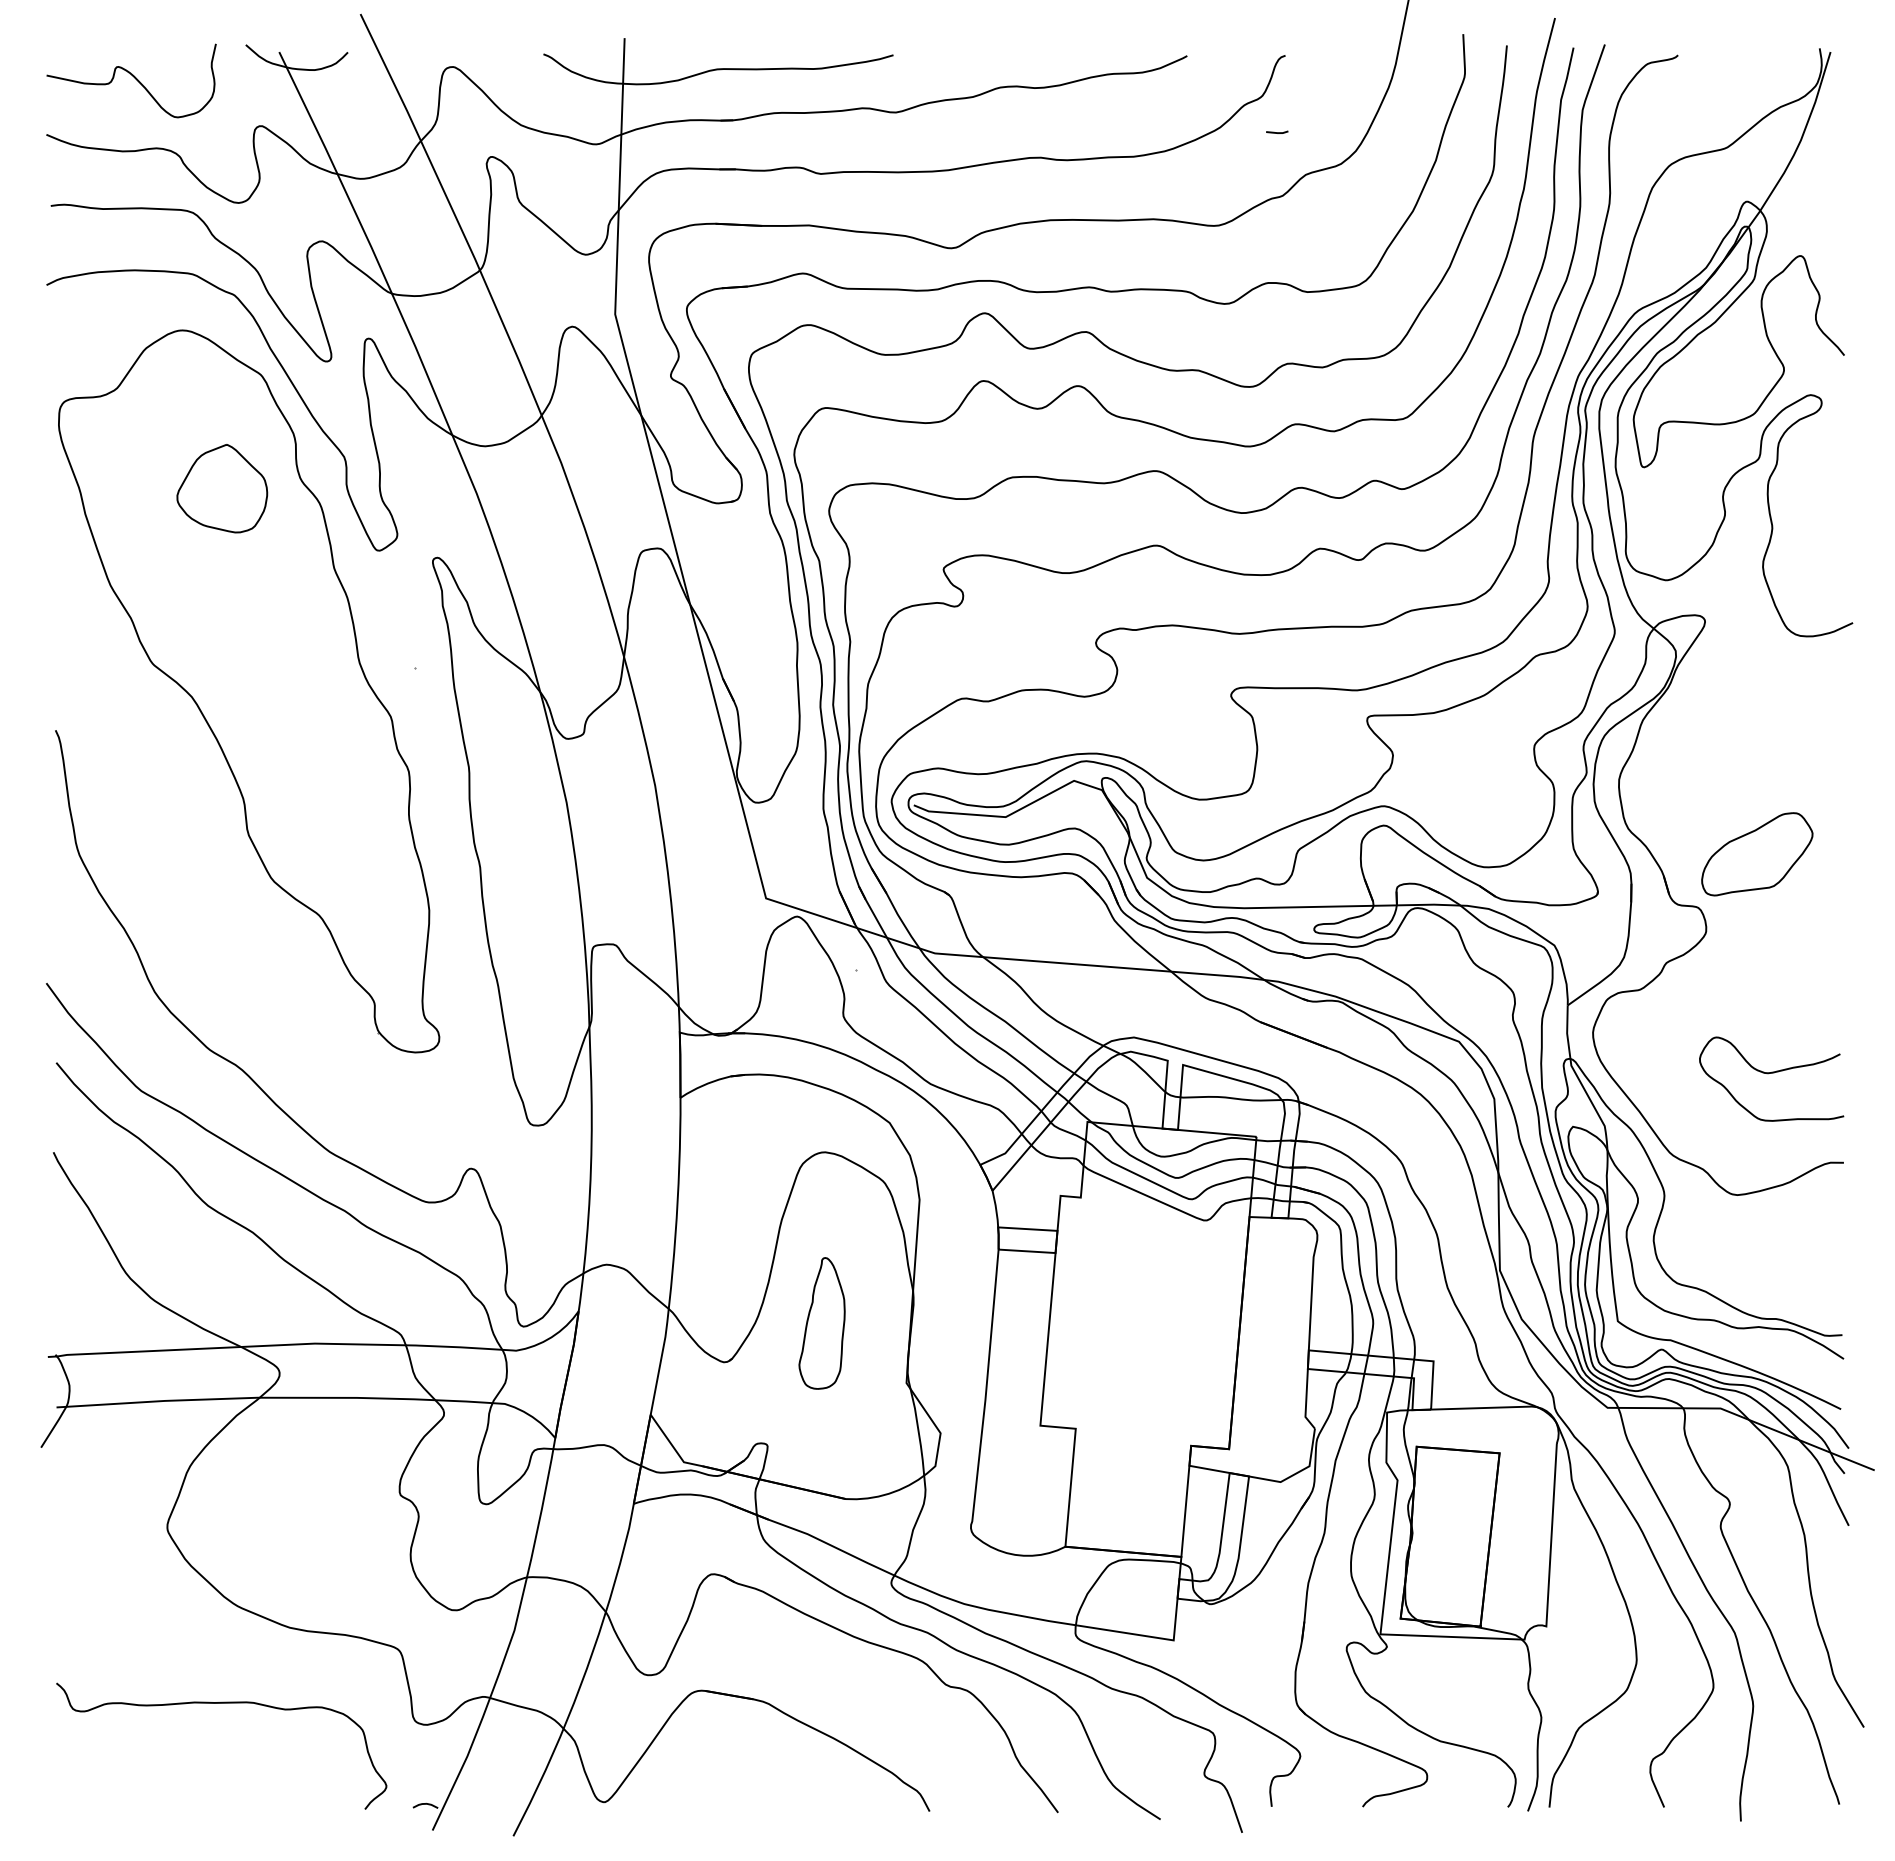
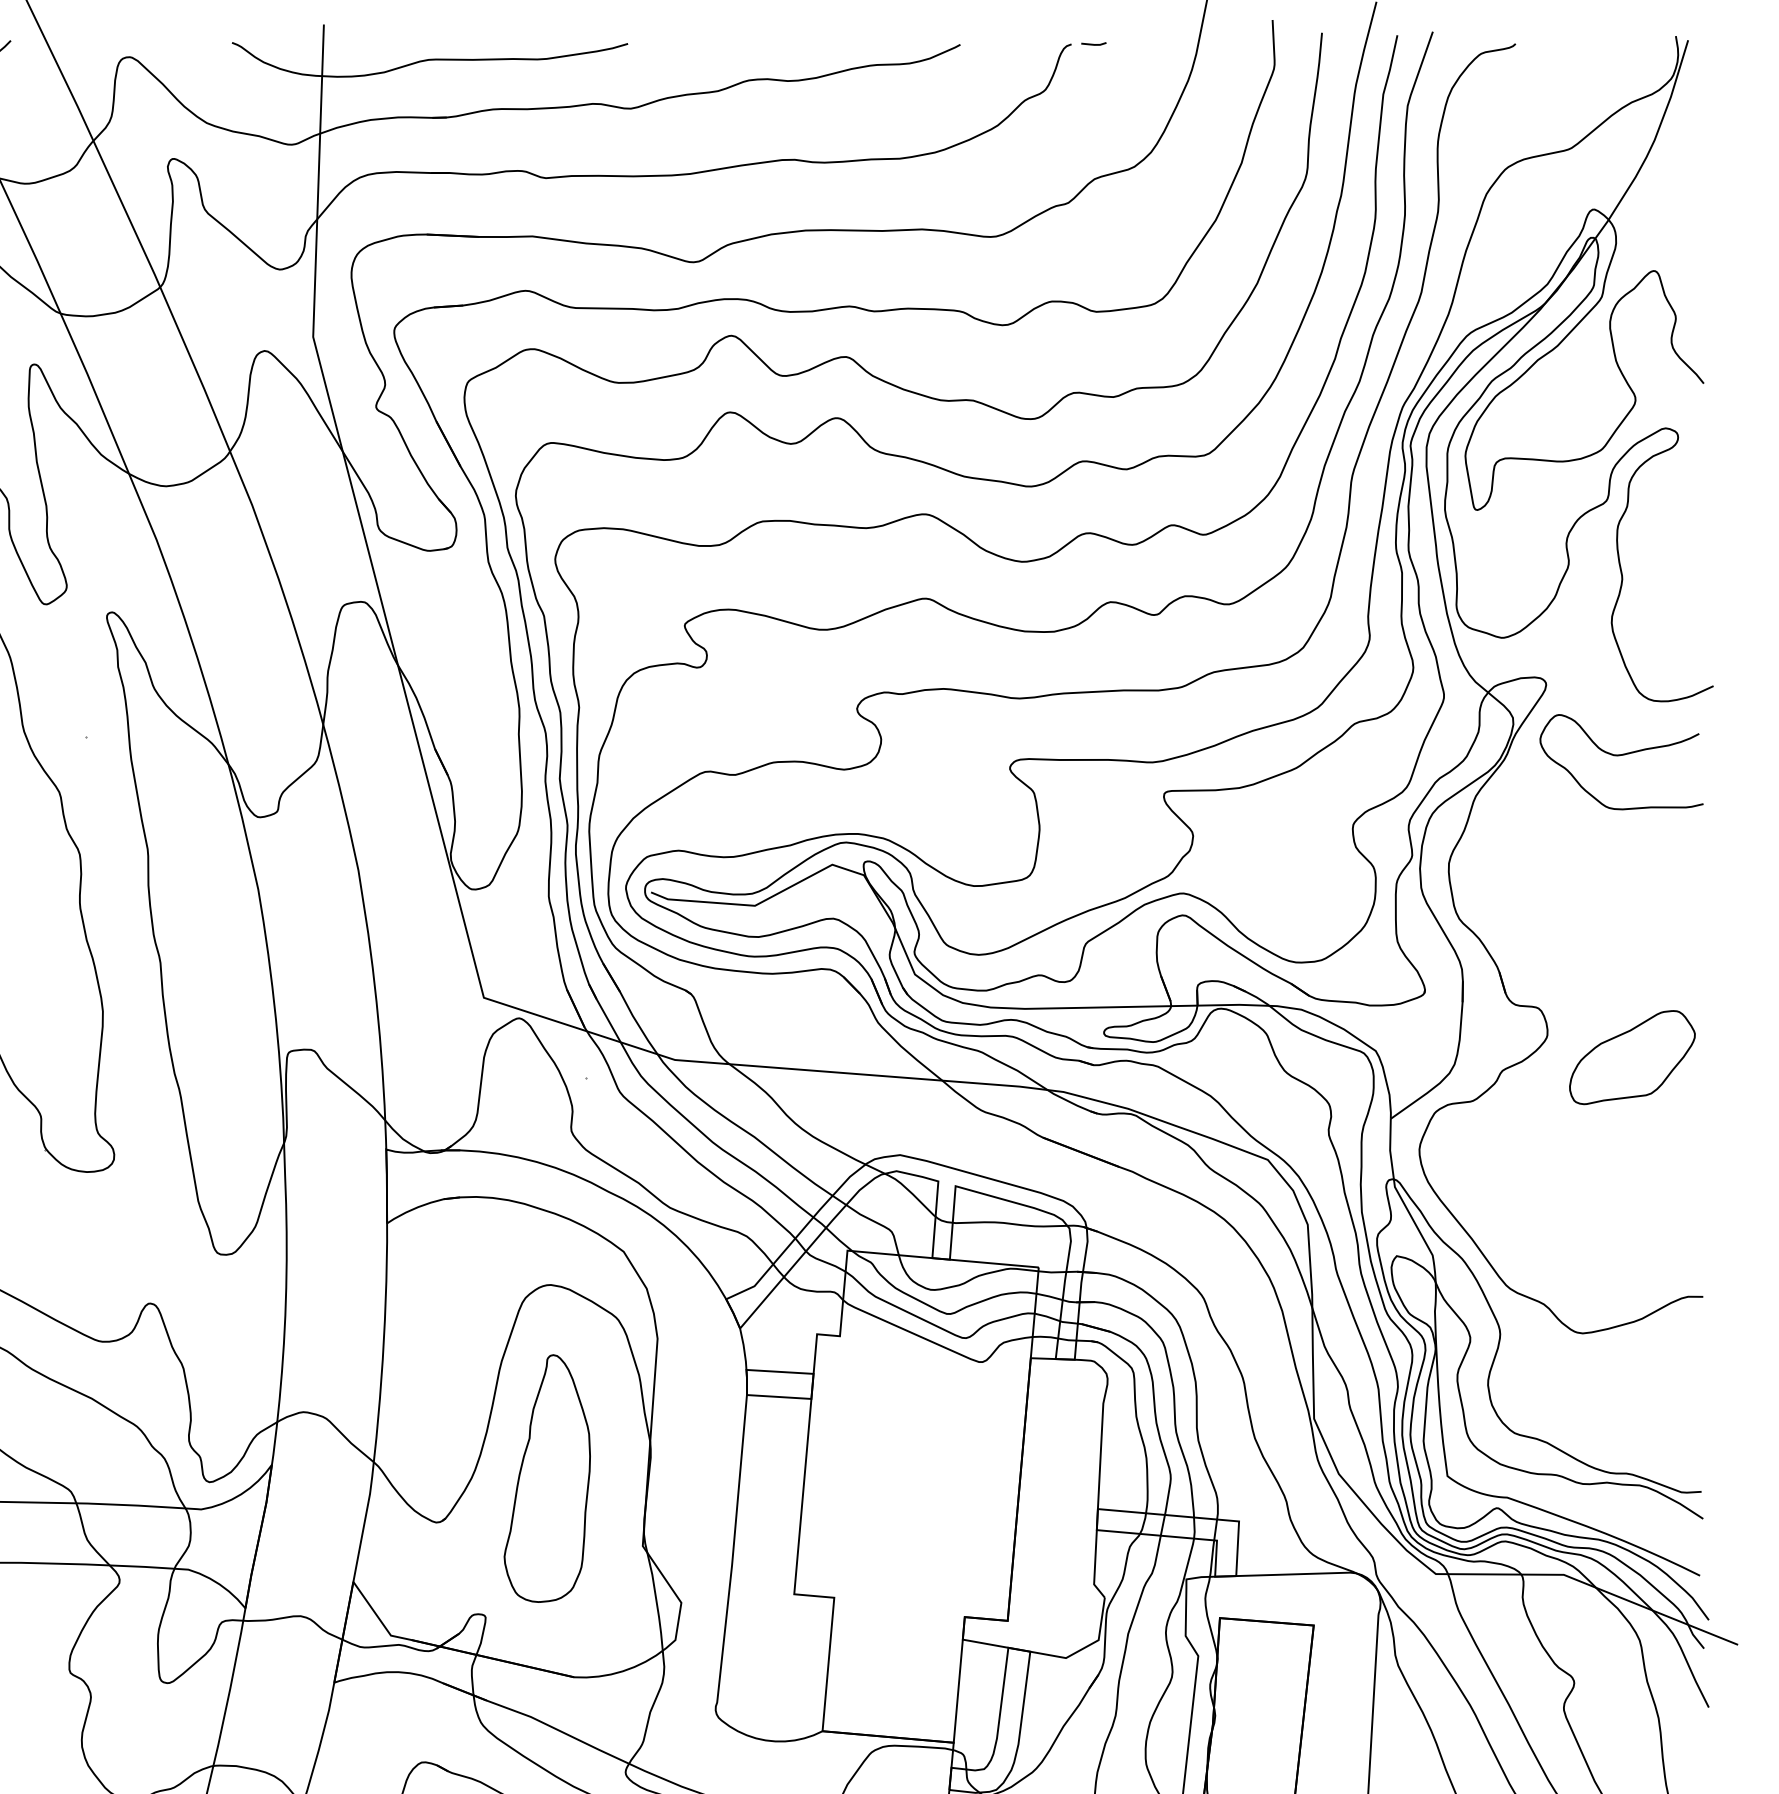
line: (1277, 132) -> (1094, 44), moved
part: (1757, 854) -> (1632, 1057), moved
curve: (1771, 1073) -> (1621, 755), moved
part: (821, 1323) -> (546, 1478), size x1.67

